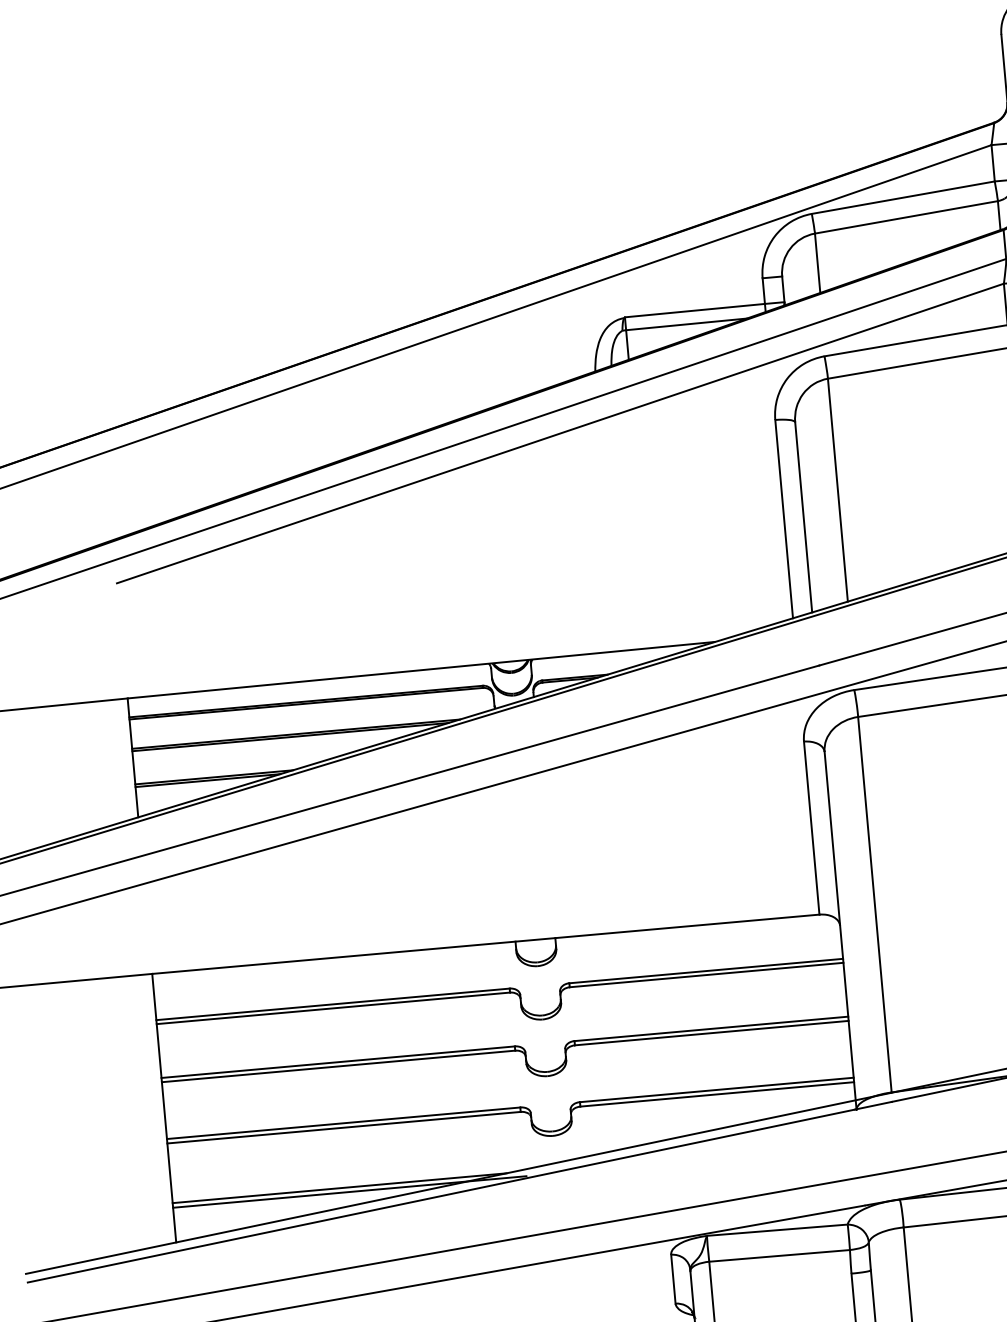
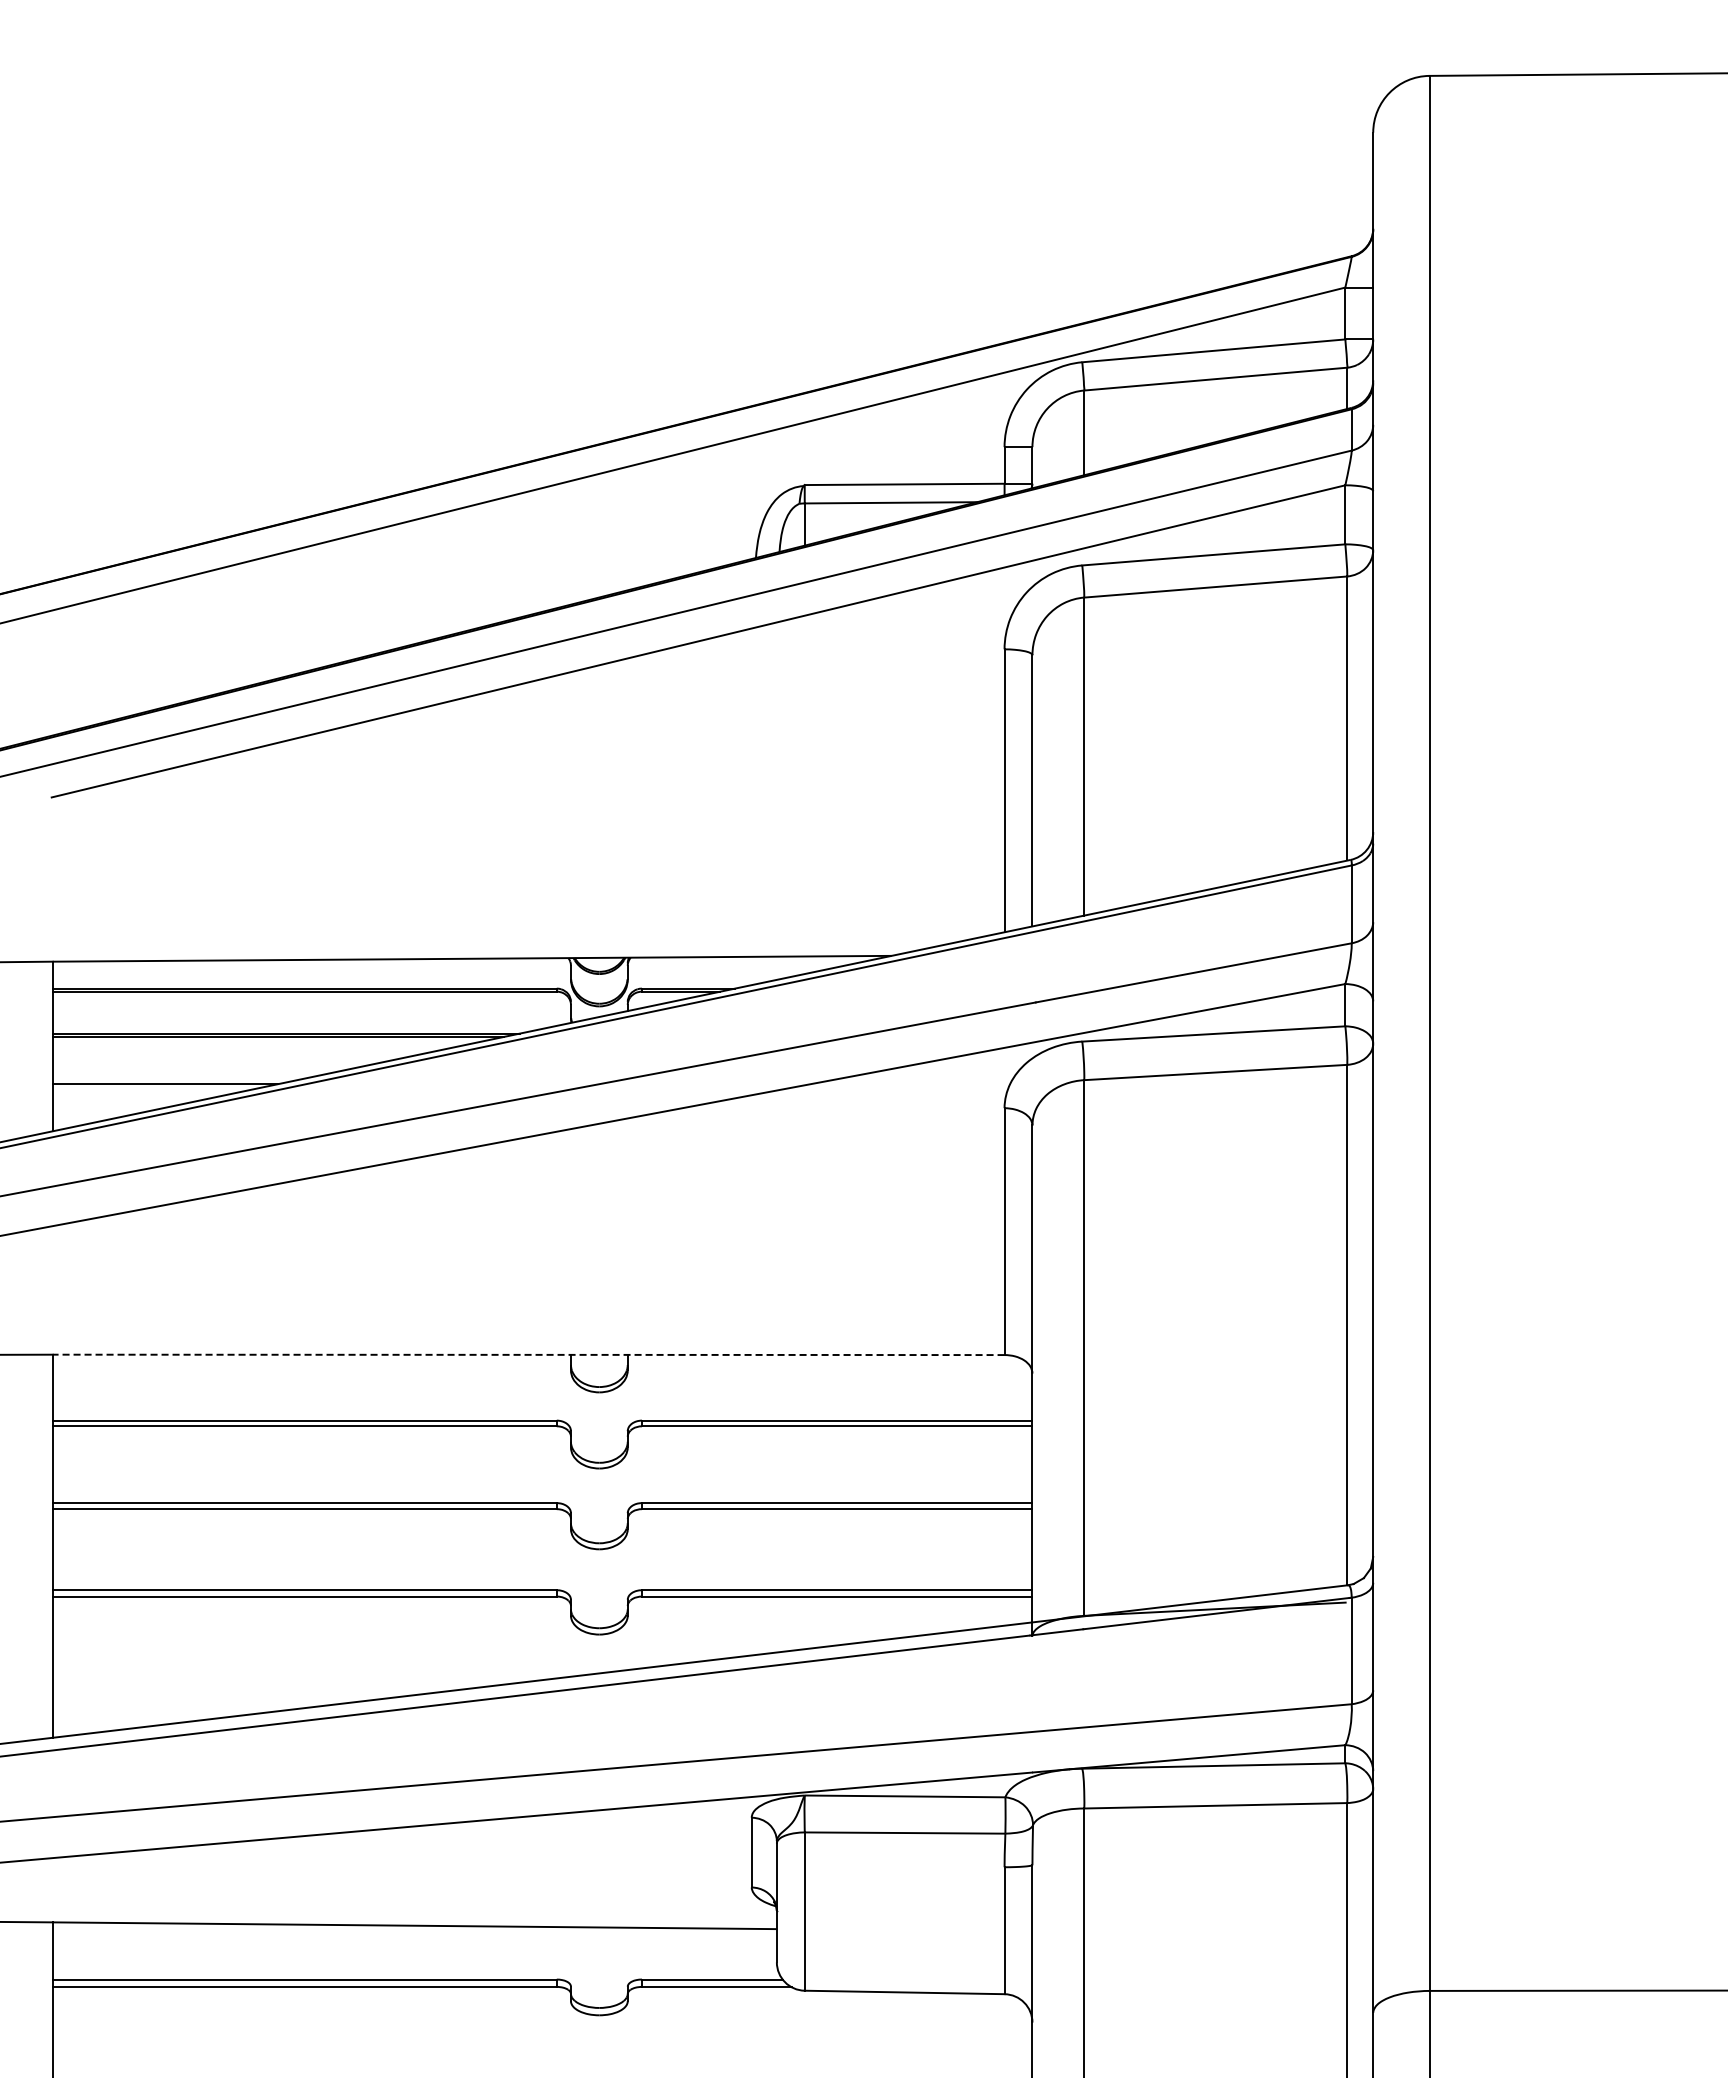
line: (207, 780) -> (155, 1088), removed
line: (485, 944) -> (528, 1354), solid -> dashed
line: (339, 1188) -> (290, 1681), removed
line: (349, 1192) -> (304, 1688), removed

